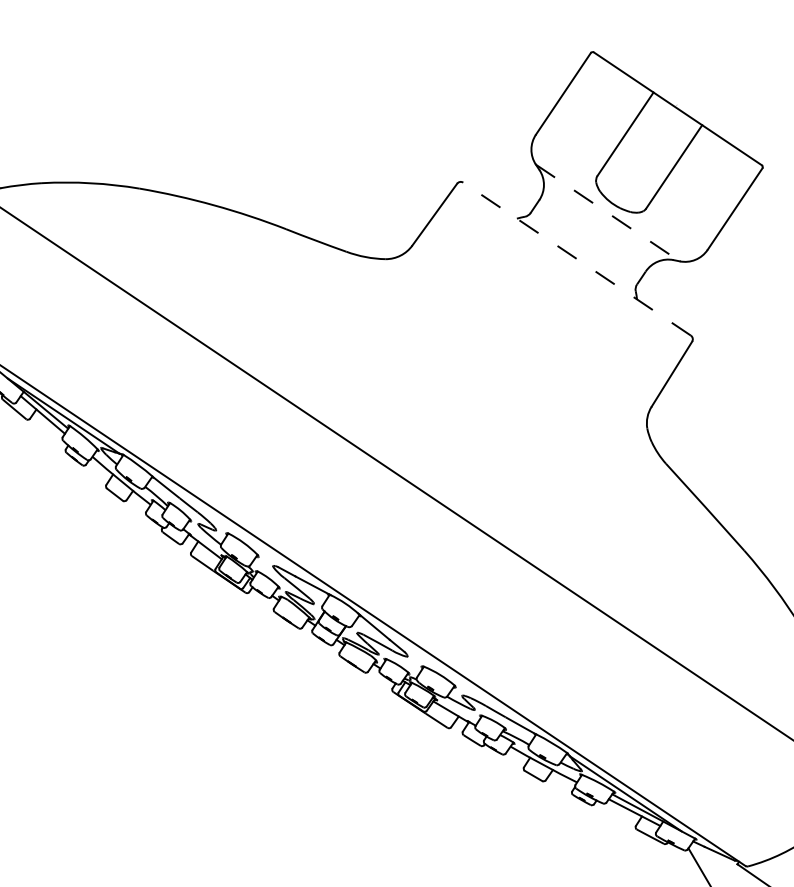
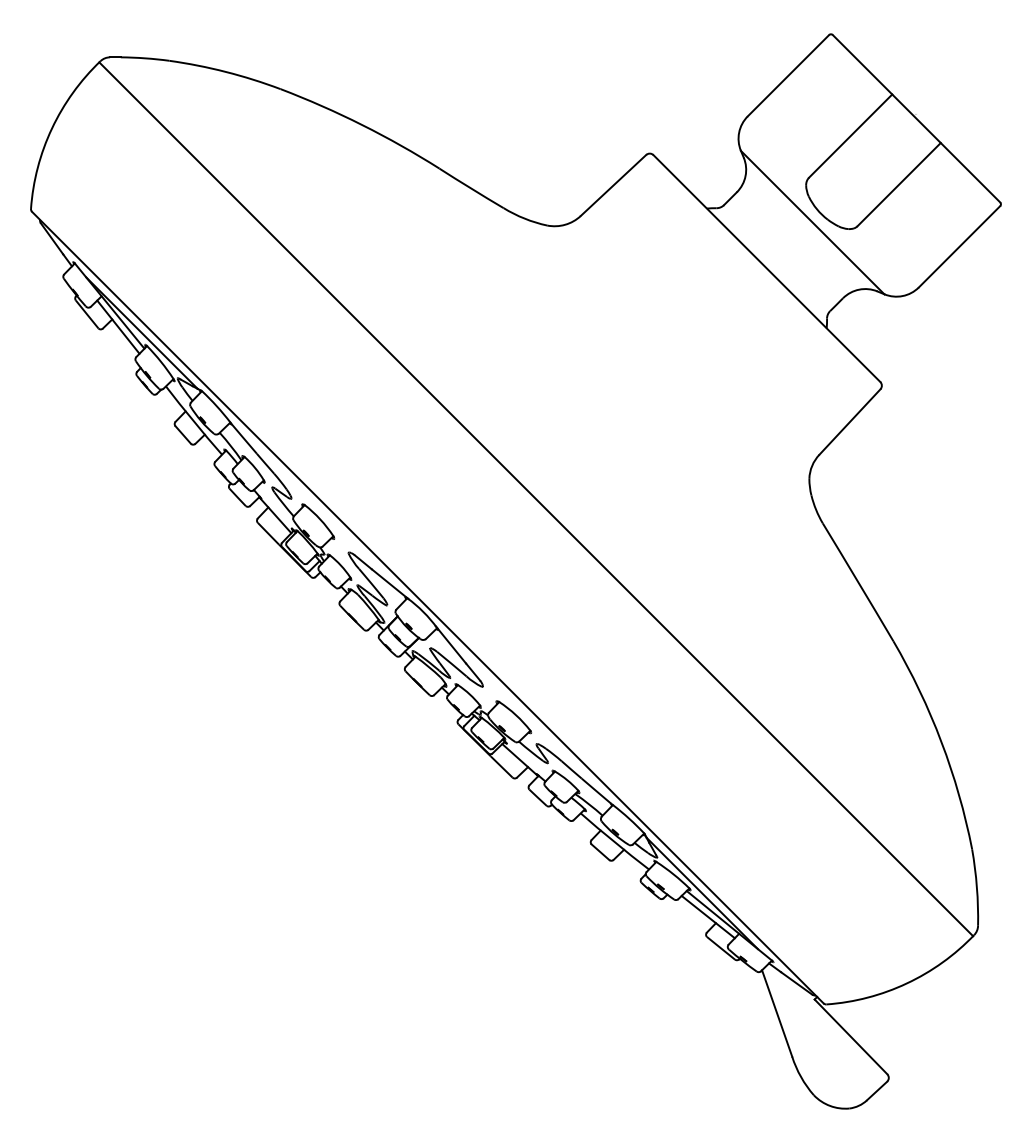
line: (608, 212) -> (813, 222), dashed -> solid
line: (576, 259) -> (766, 268), dashed -> solid

